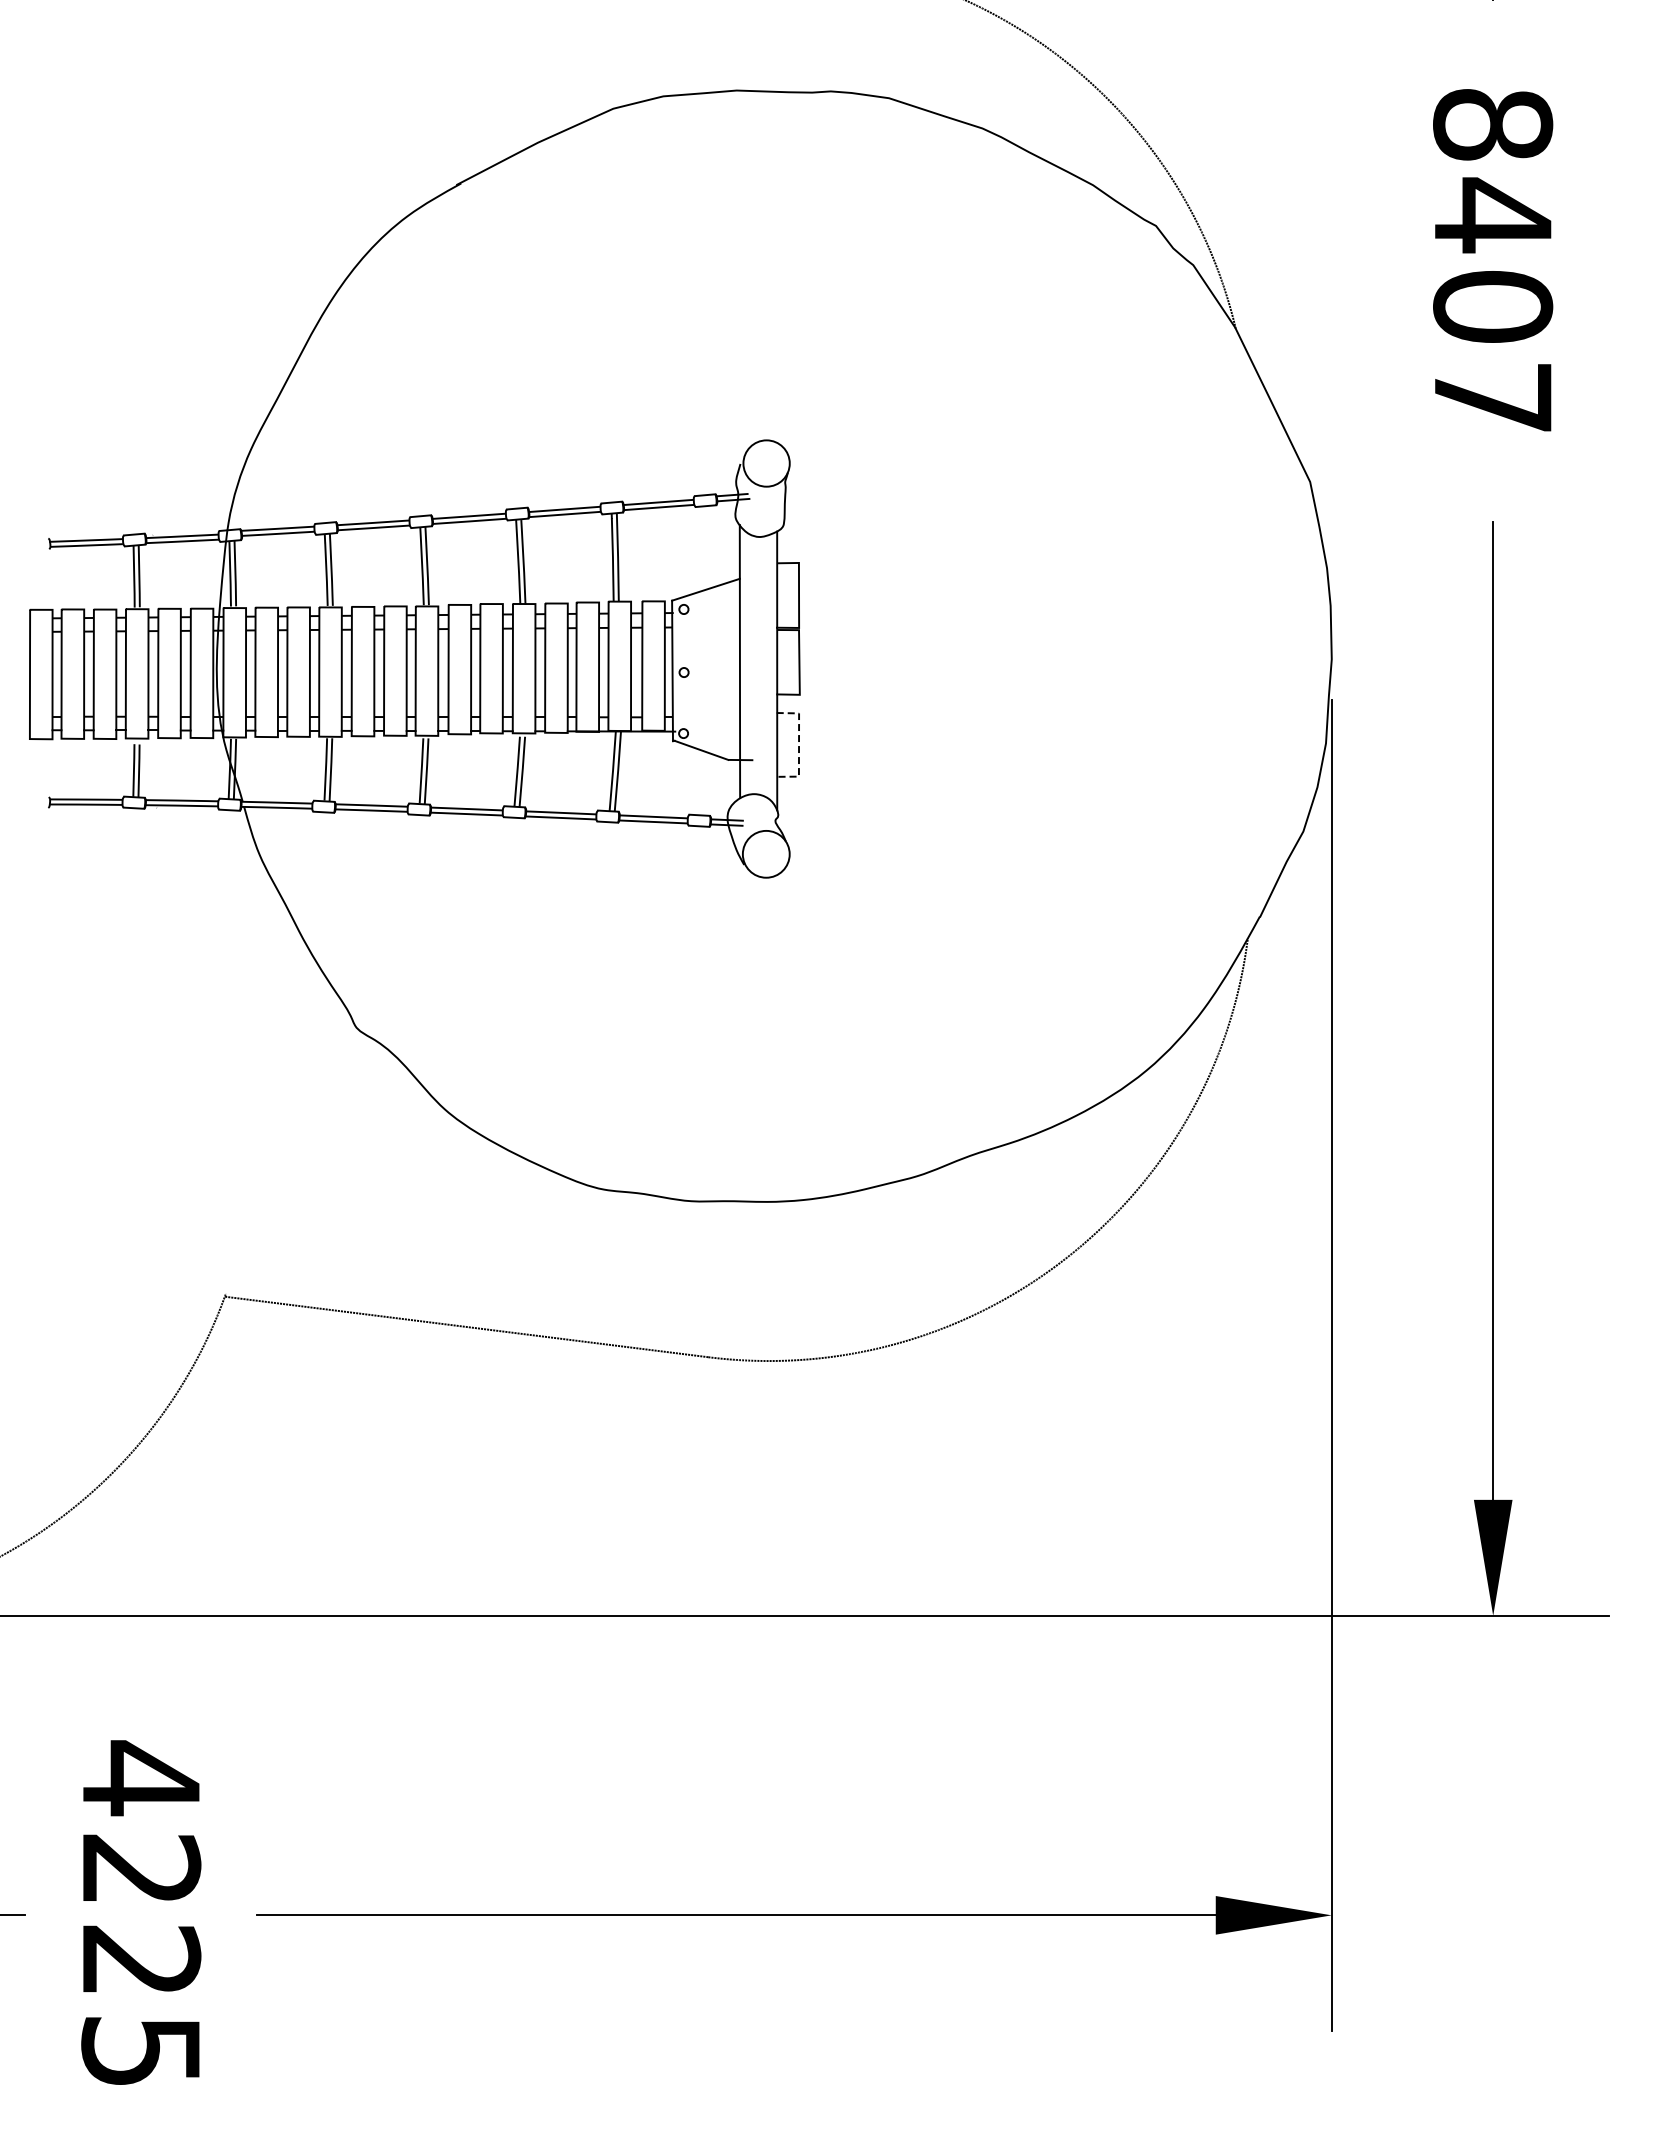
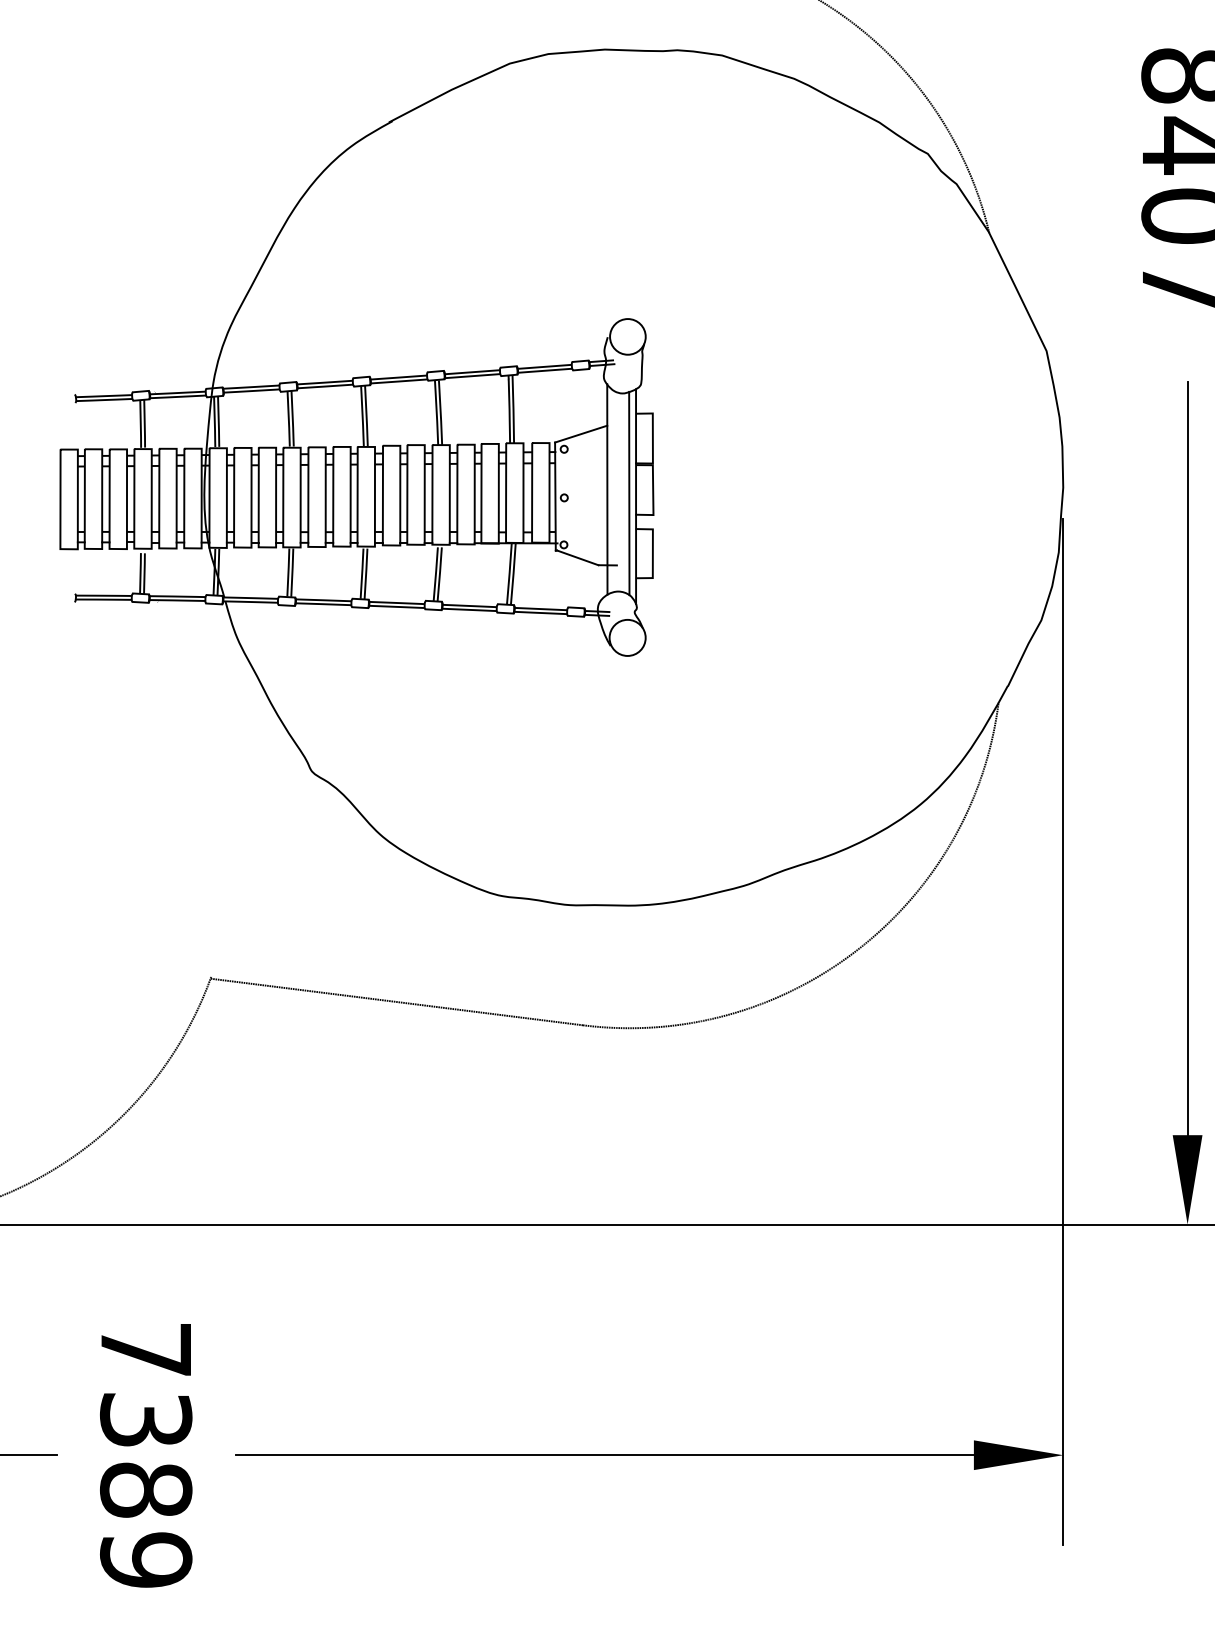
line: (768, 666) -> (629, 493), added
line: (799, 745) -> (653, 554), dashed -> solid
text: (141, 1913) -> (146, 1453), 4225 -> 7389

